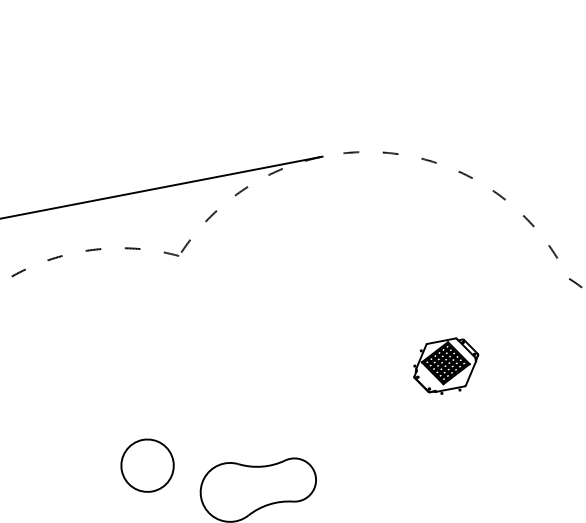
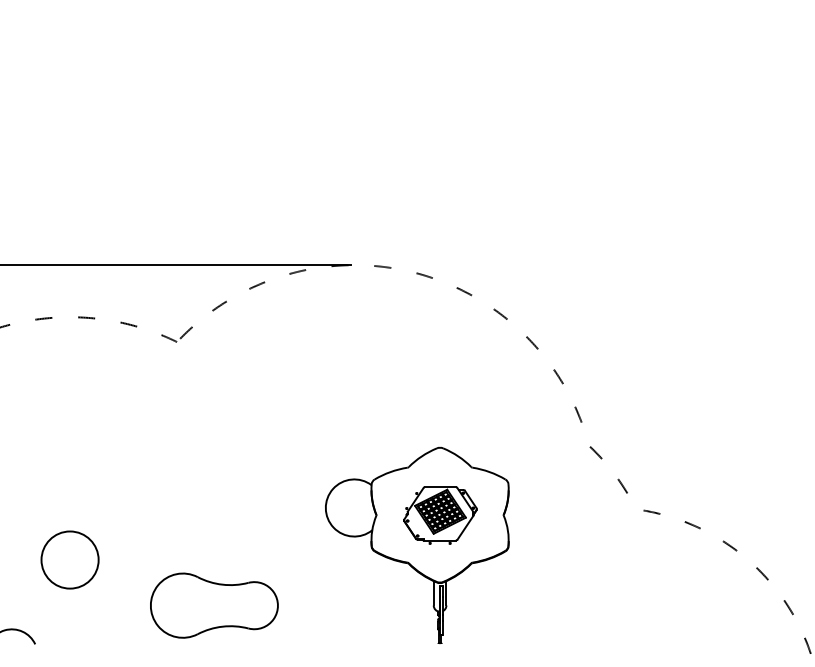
part: (430, 396) -> (417, 544), added
circle: (146, 465) -> (69, 559), moved

